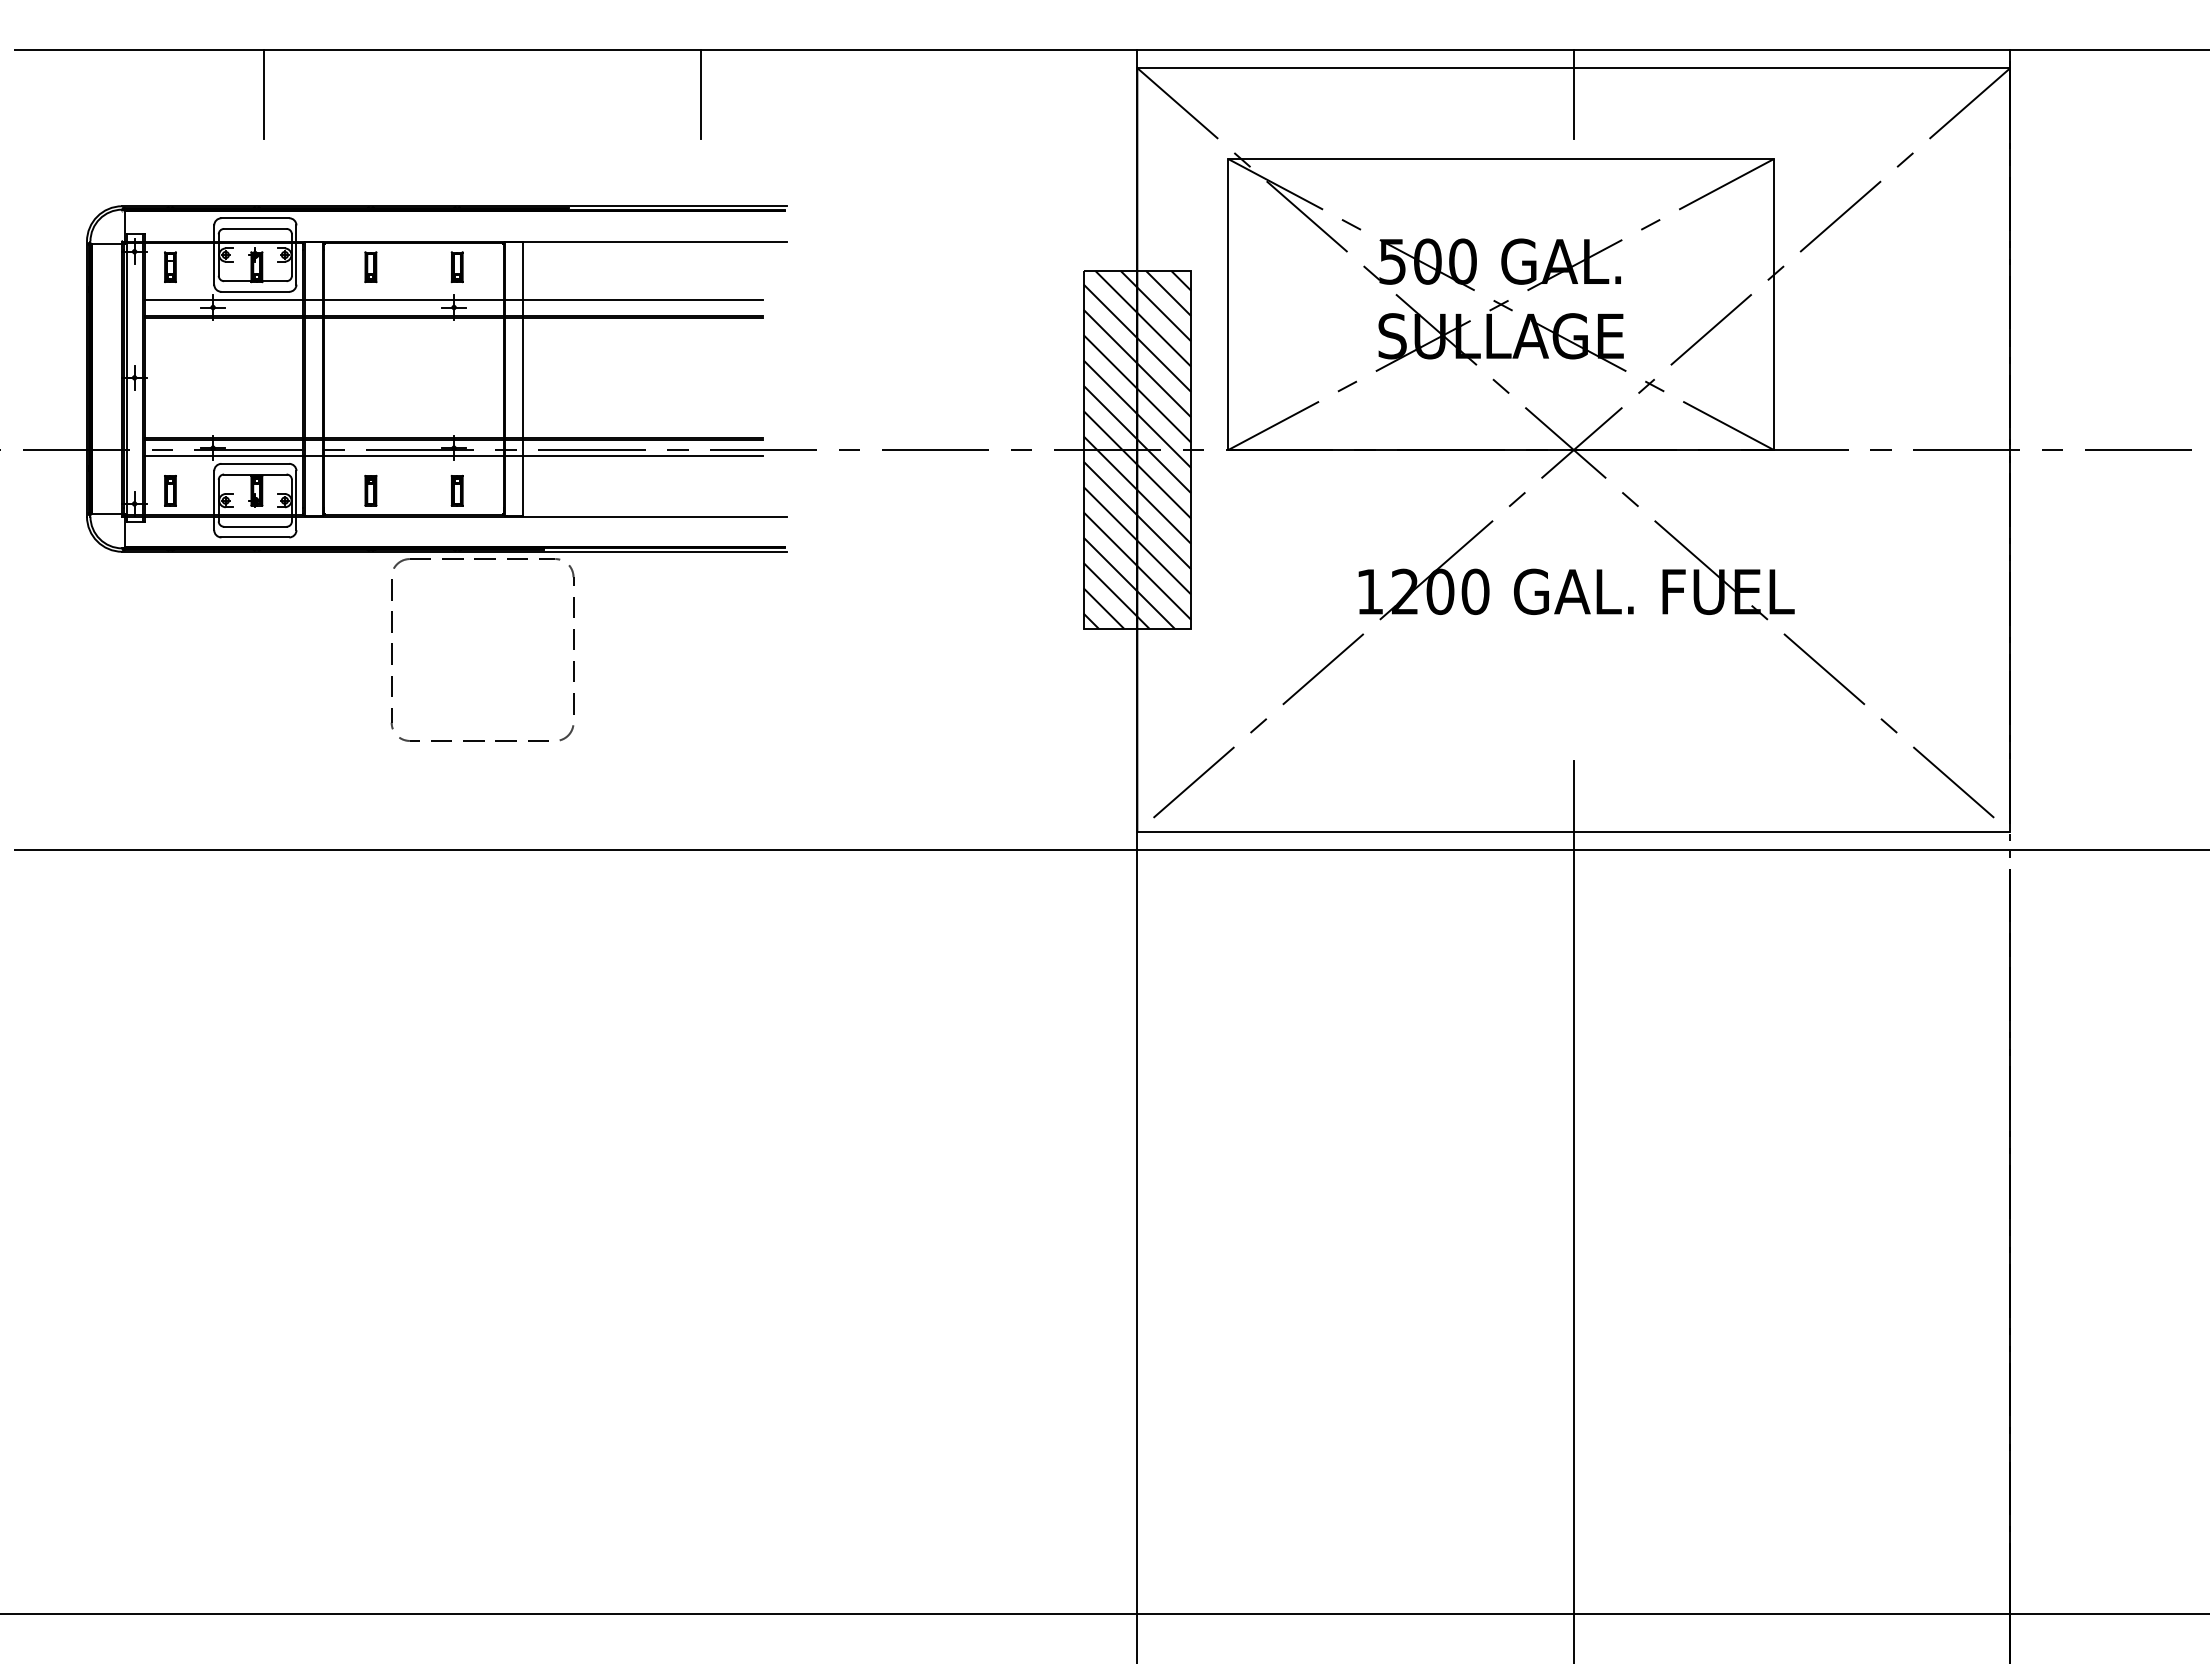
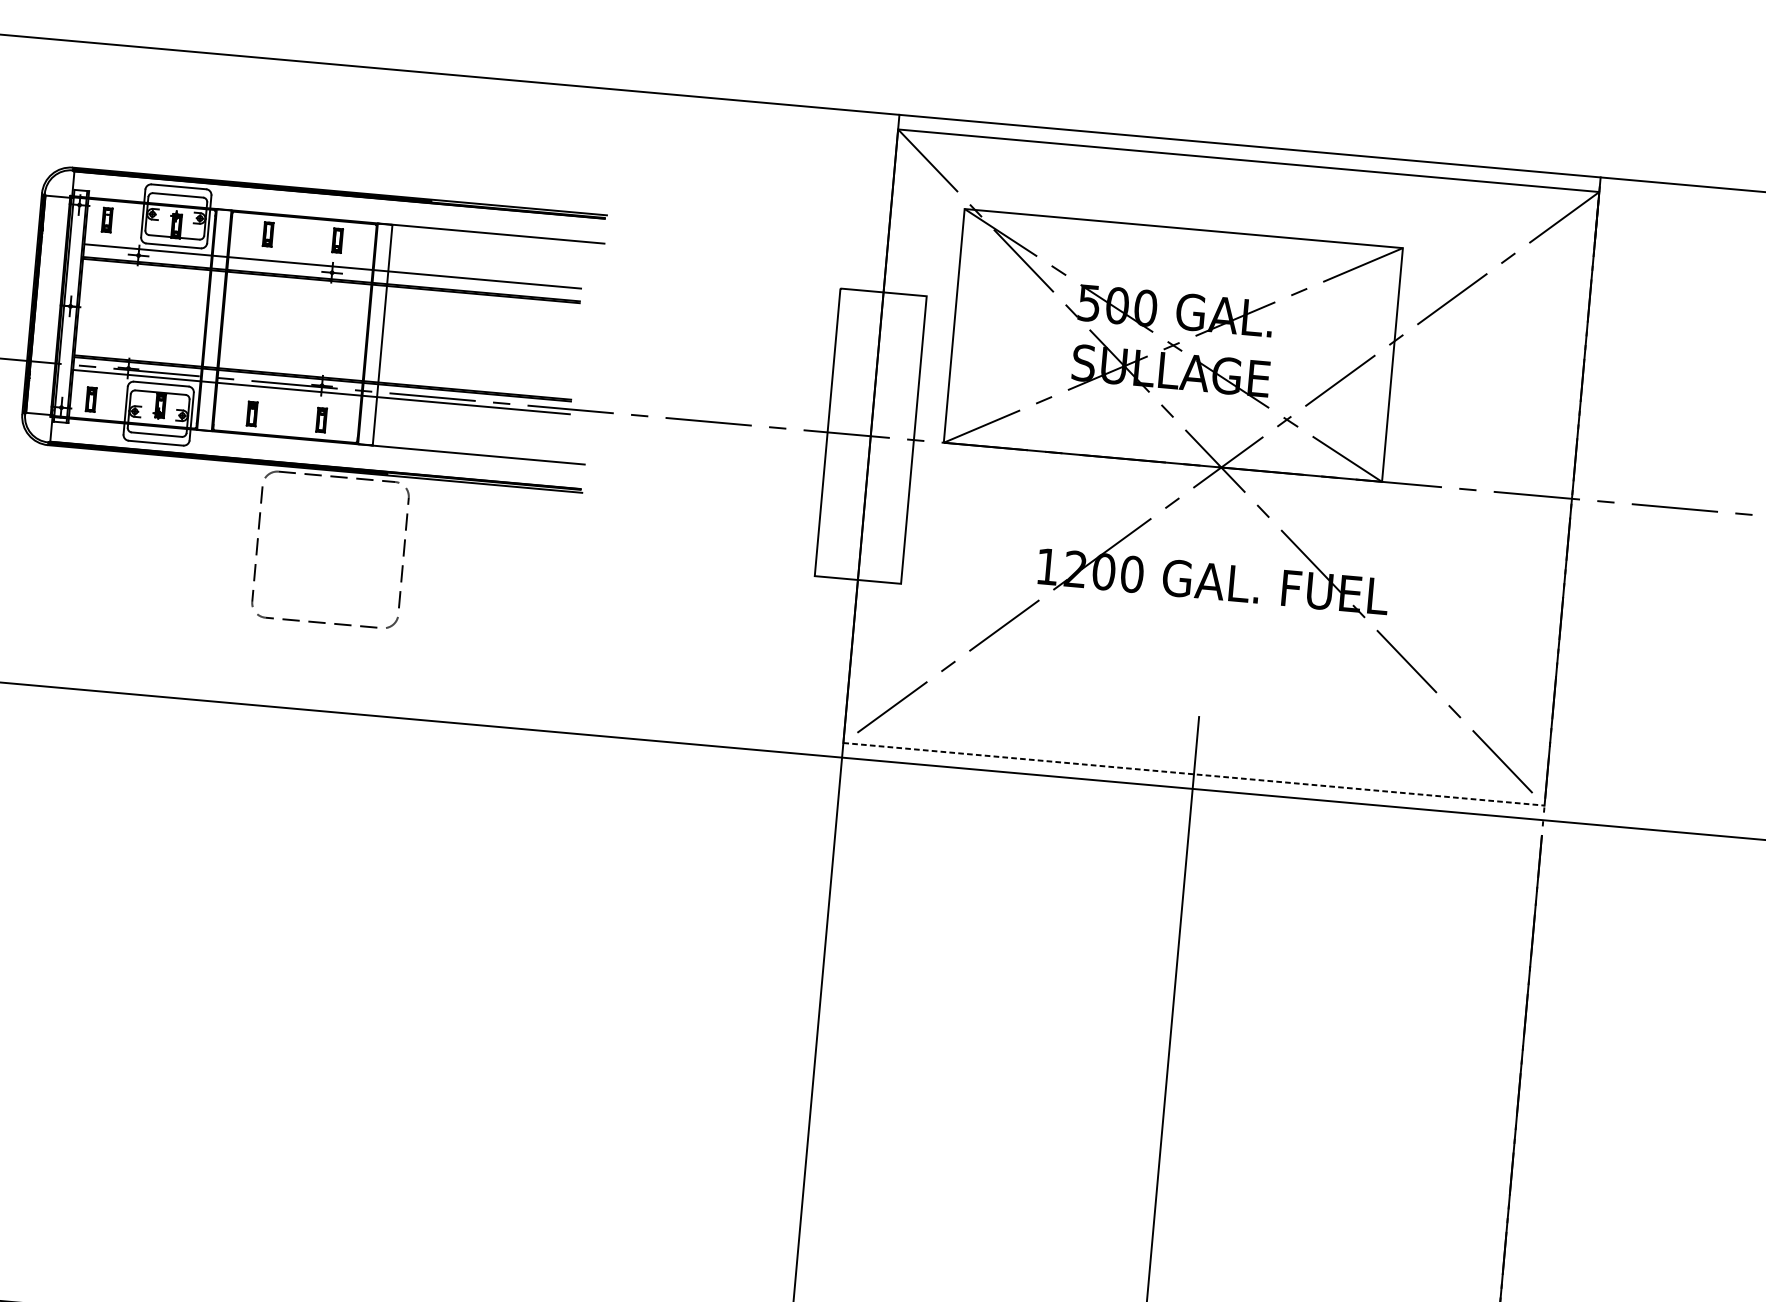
line: (264, 94) -> (195, 88), removed
line: (700, 94) -> (545, 119), removed
line: (1573, 94) -> (1246, 181), removed
hatch: (1137, 449) -> (870, 435), removed
line: (1573, 831) -> (1193, 773), solid -> dashed

